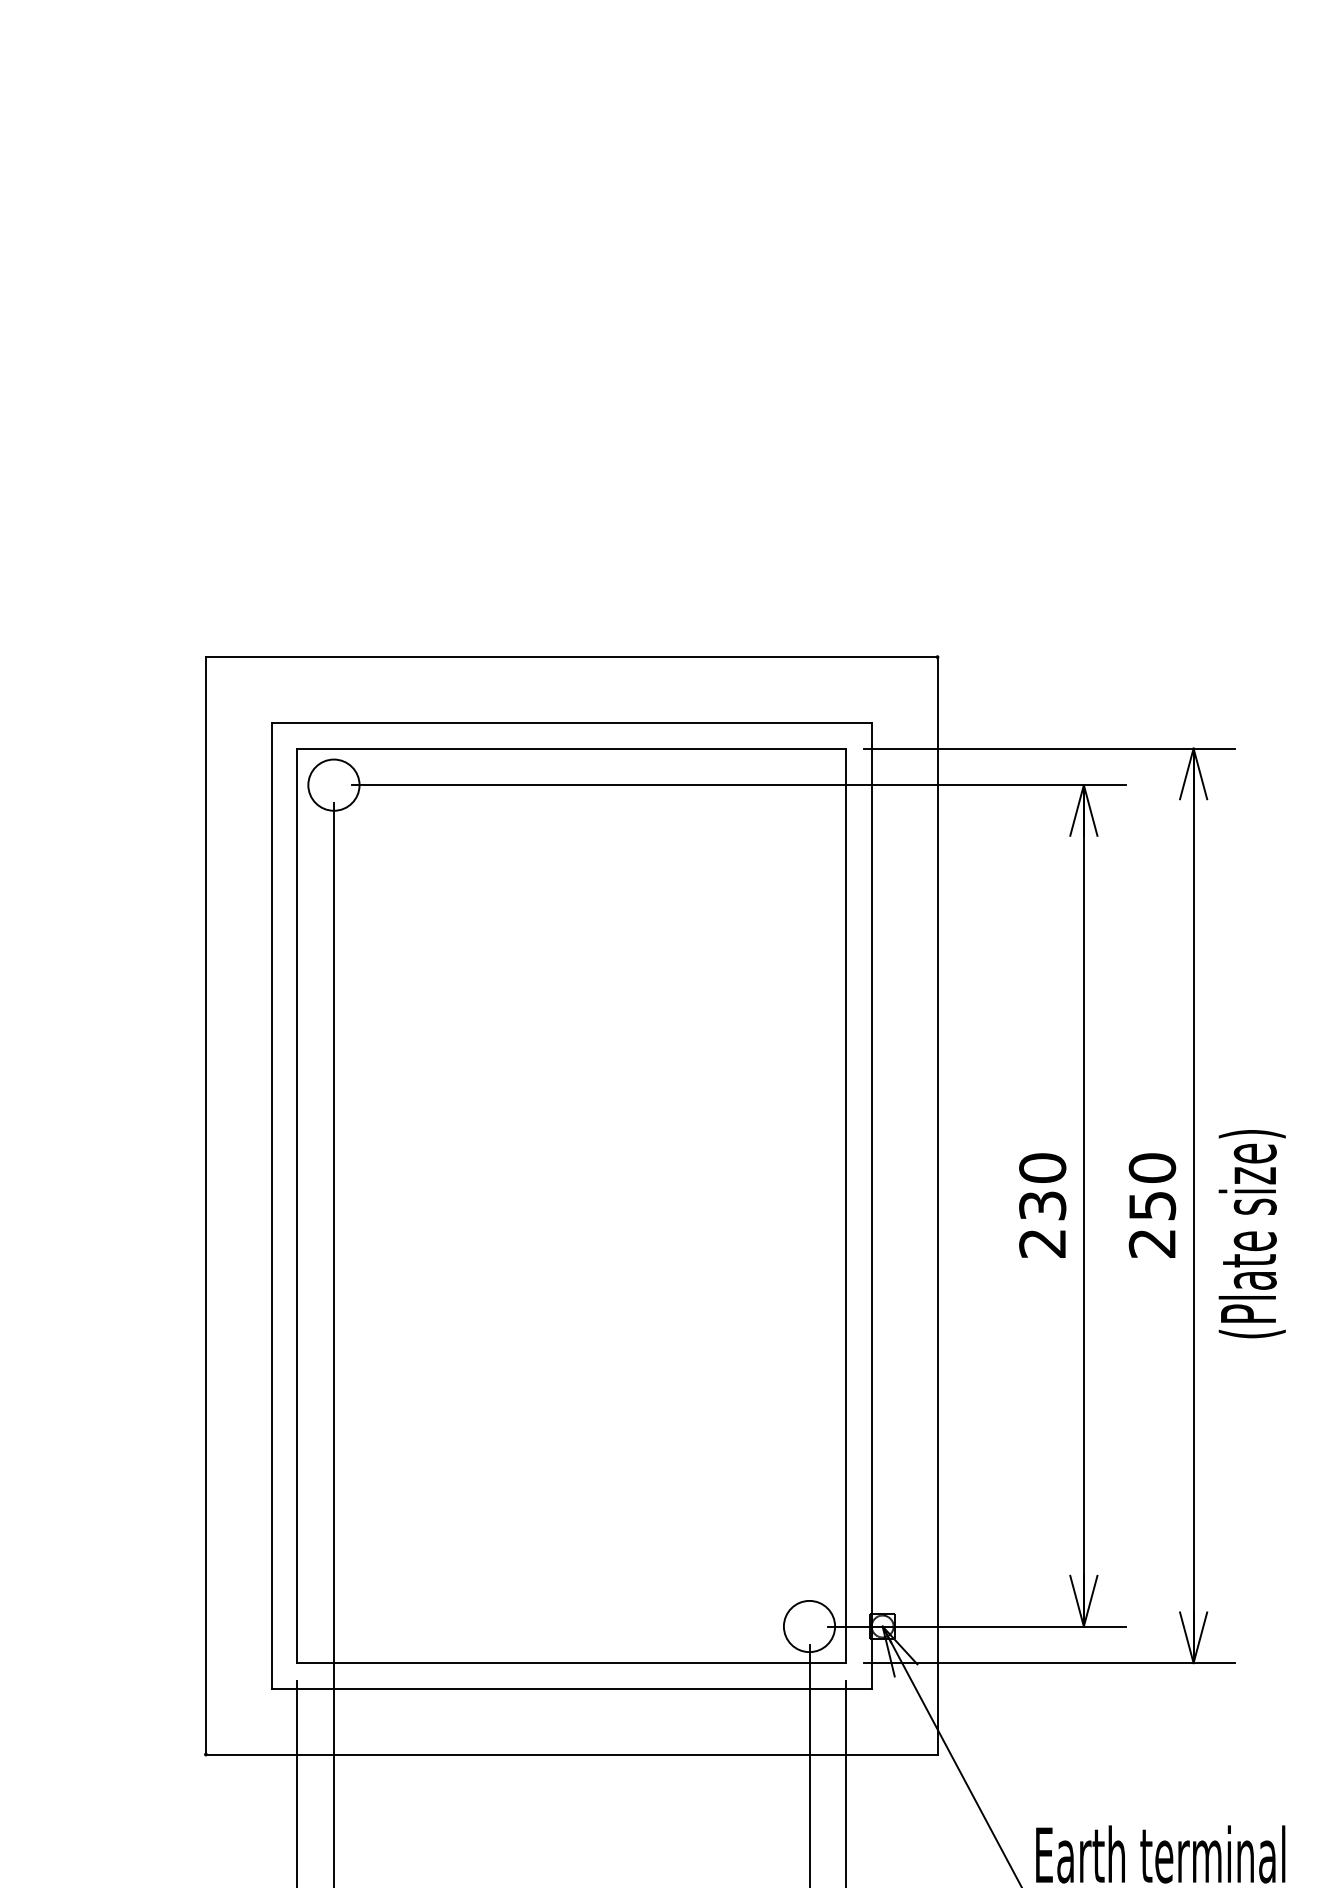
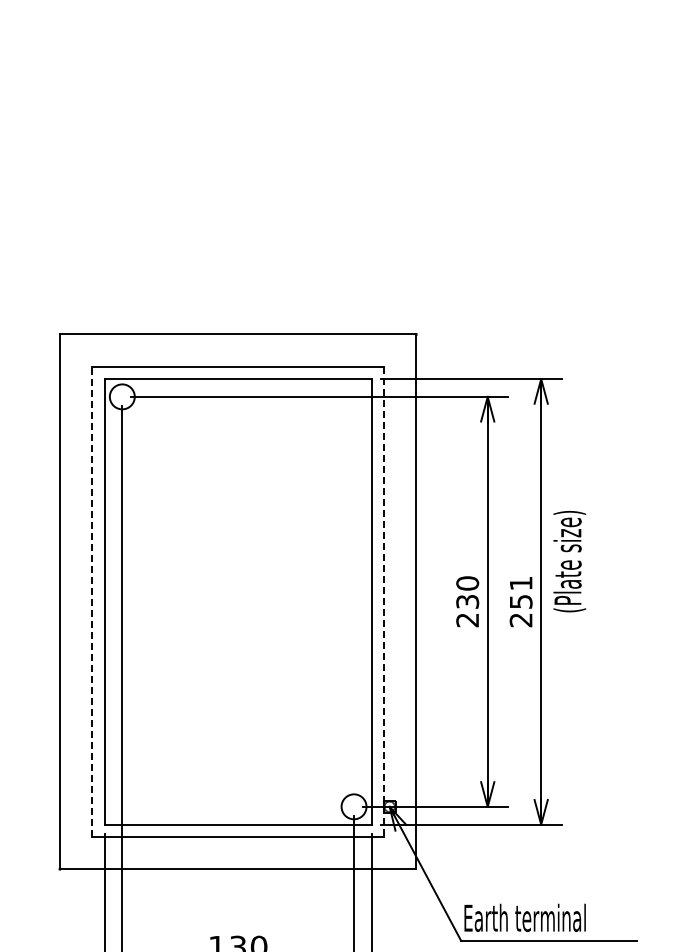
text: (1151, 1168) -> (520, 583), 250 -> 251
line: (272, 1205) -> (92, 601), solid -> dashed
line: (871, 1207) -> (384, 602), solid -> dashed
text: (1251, 1233) -> (569, 561), moved

